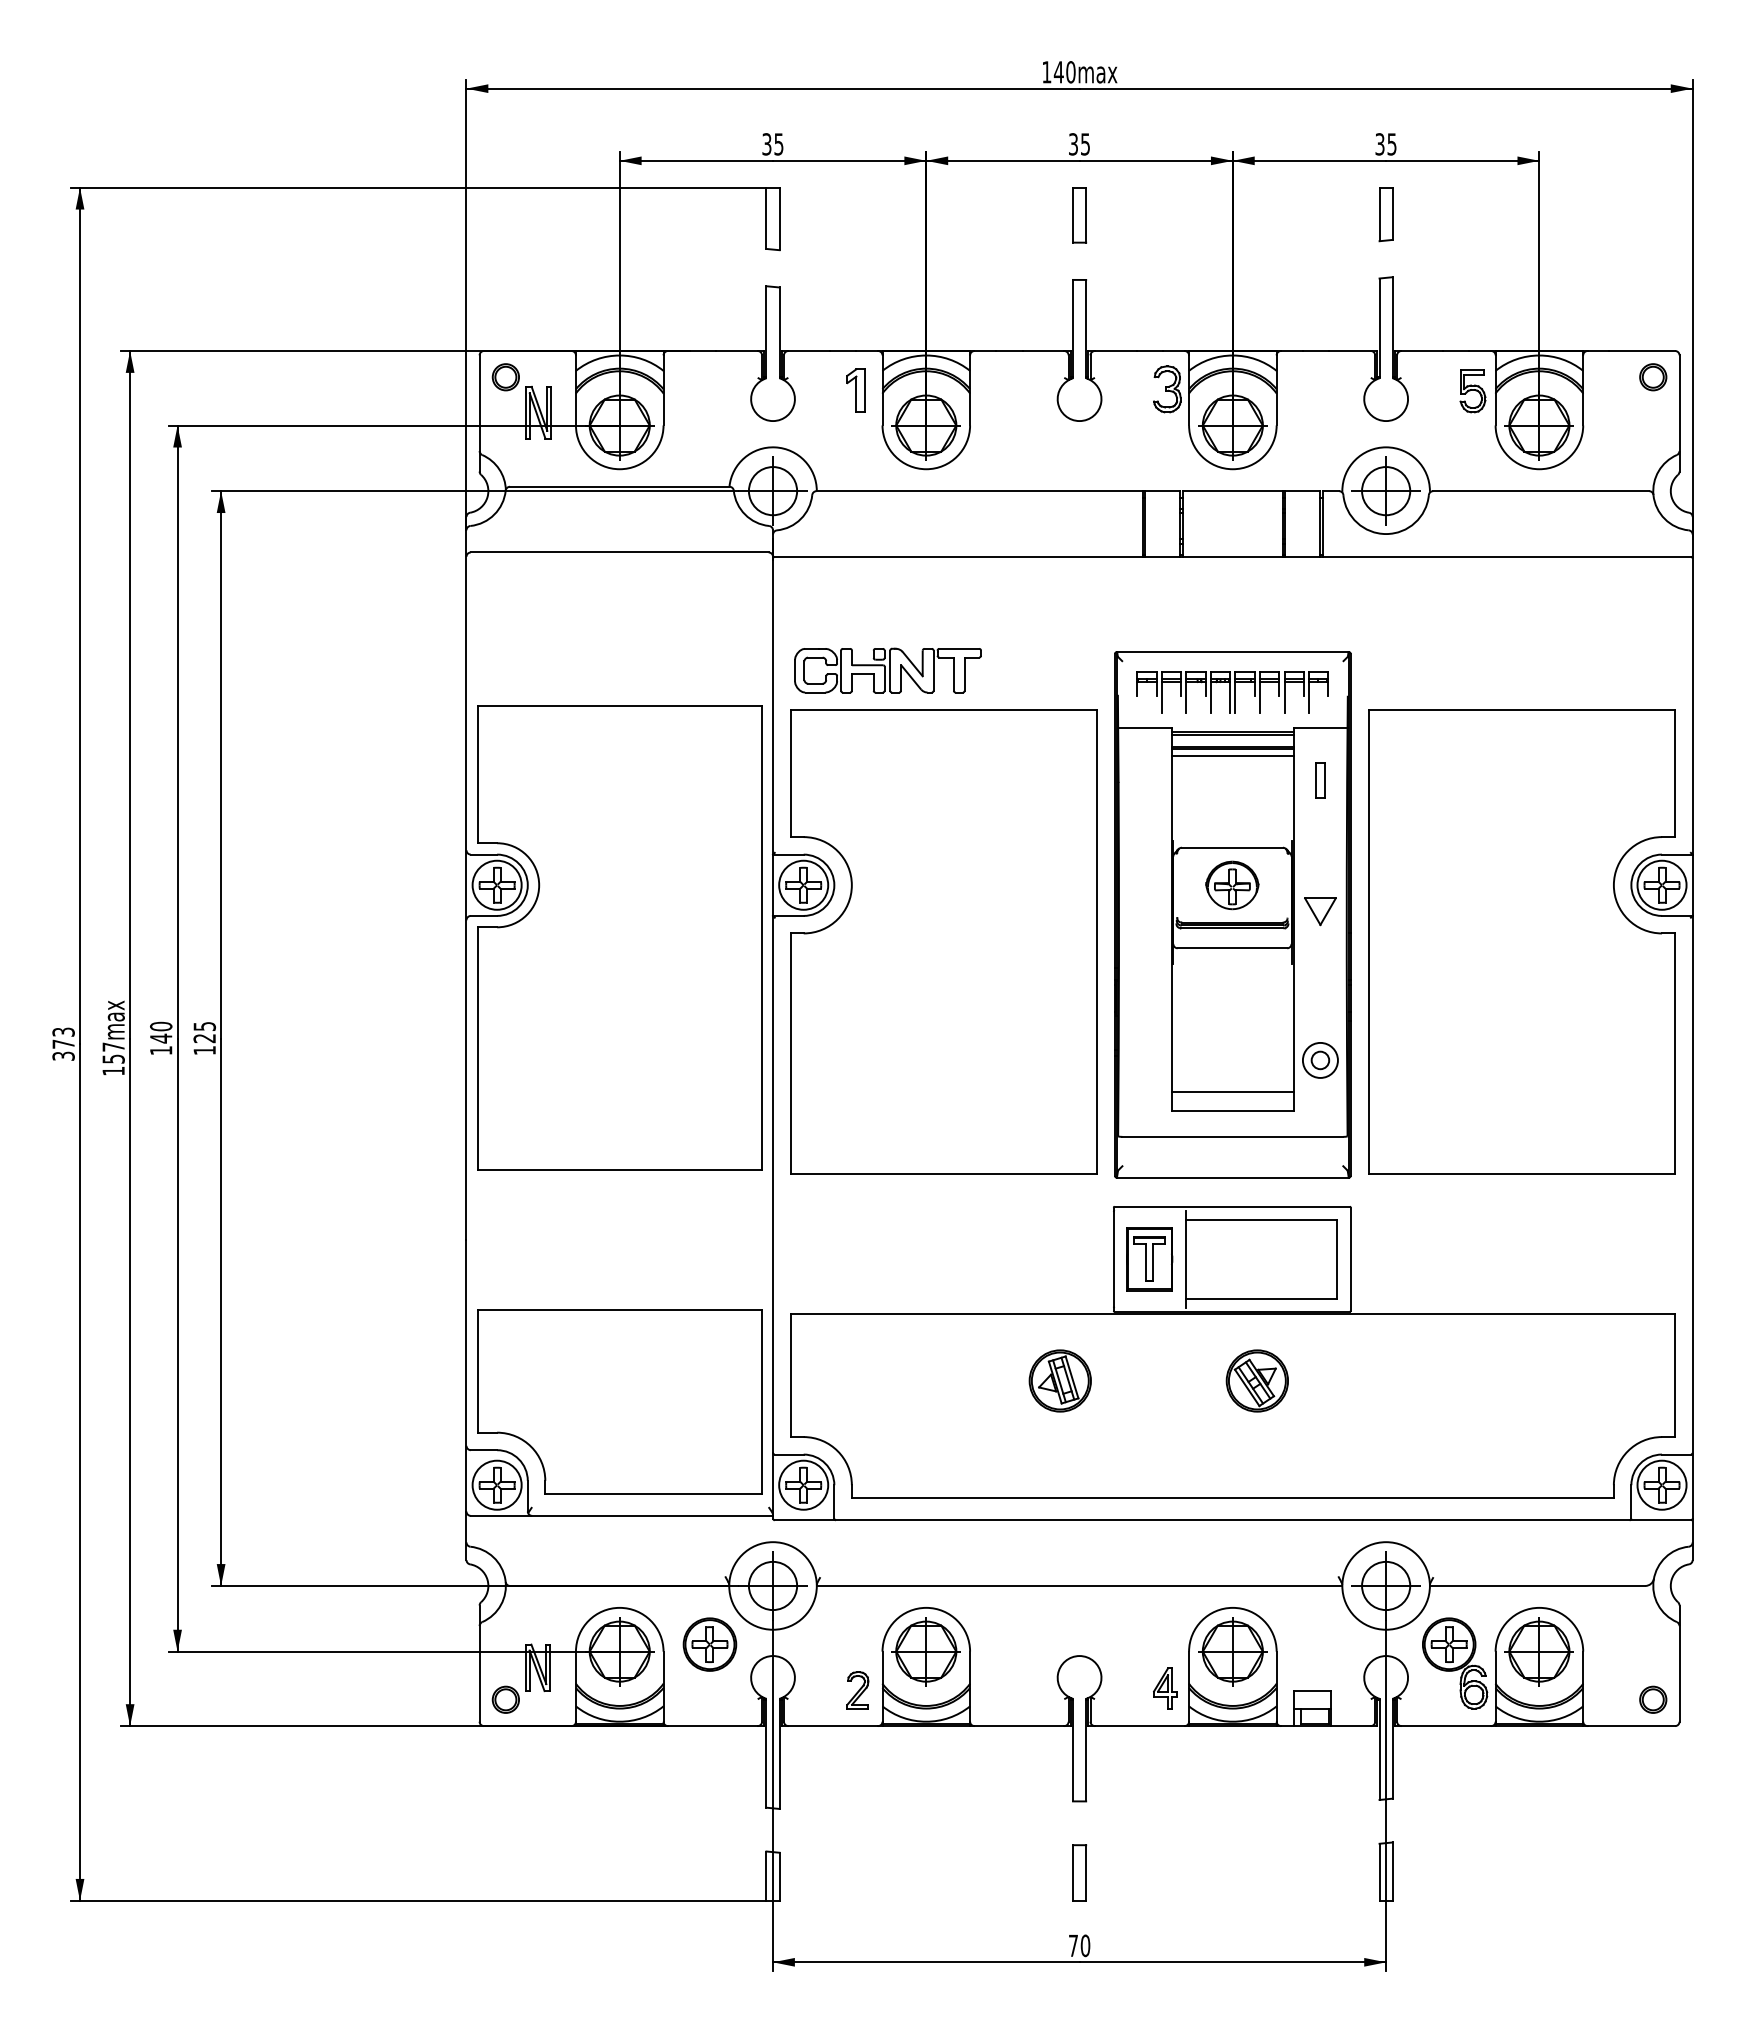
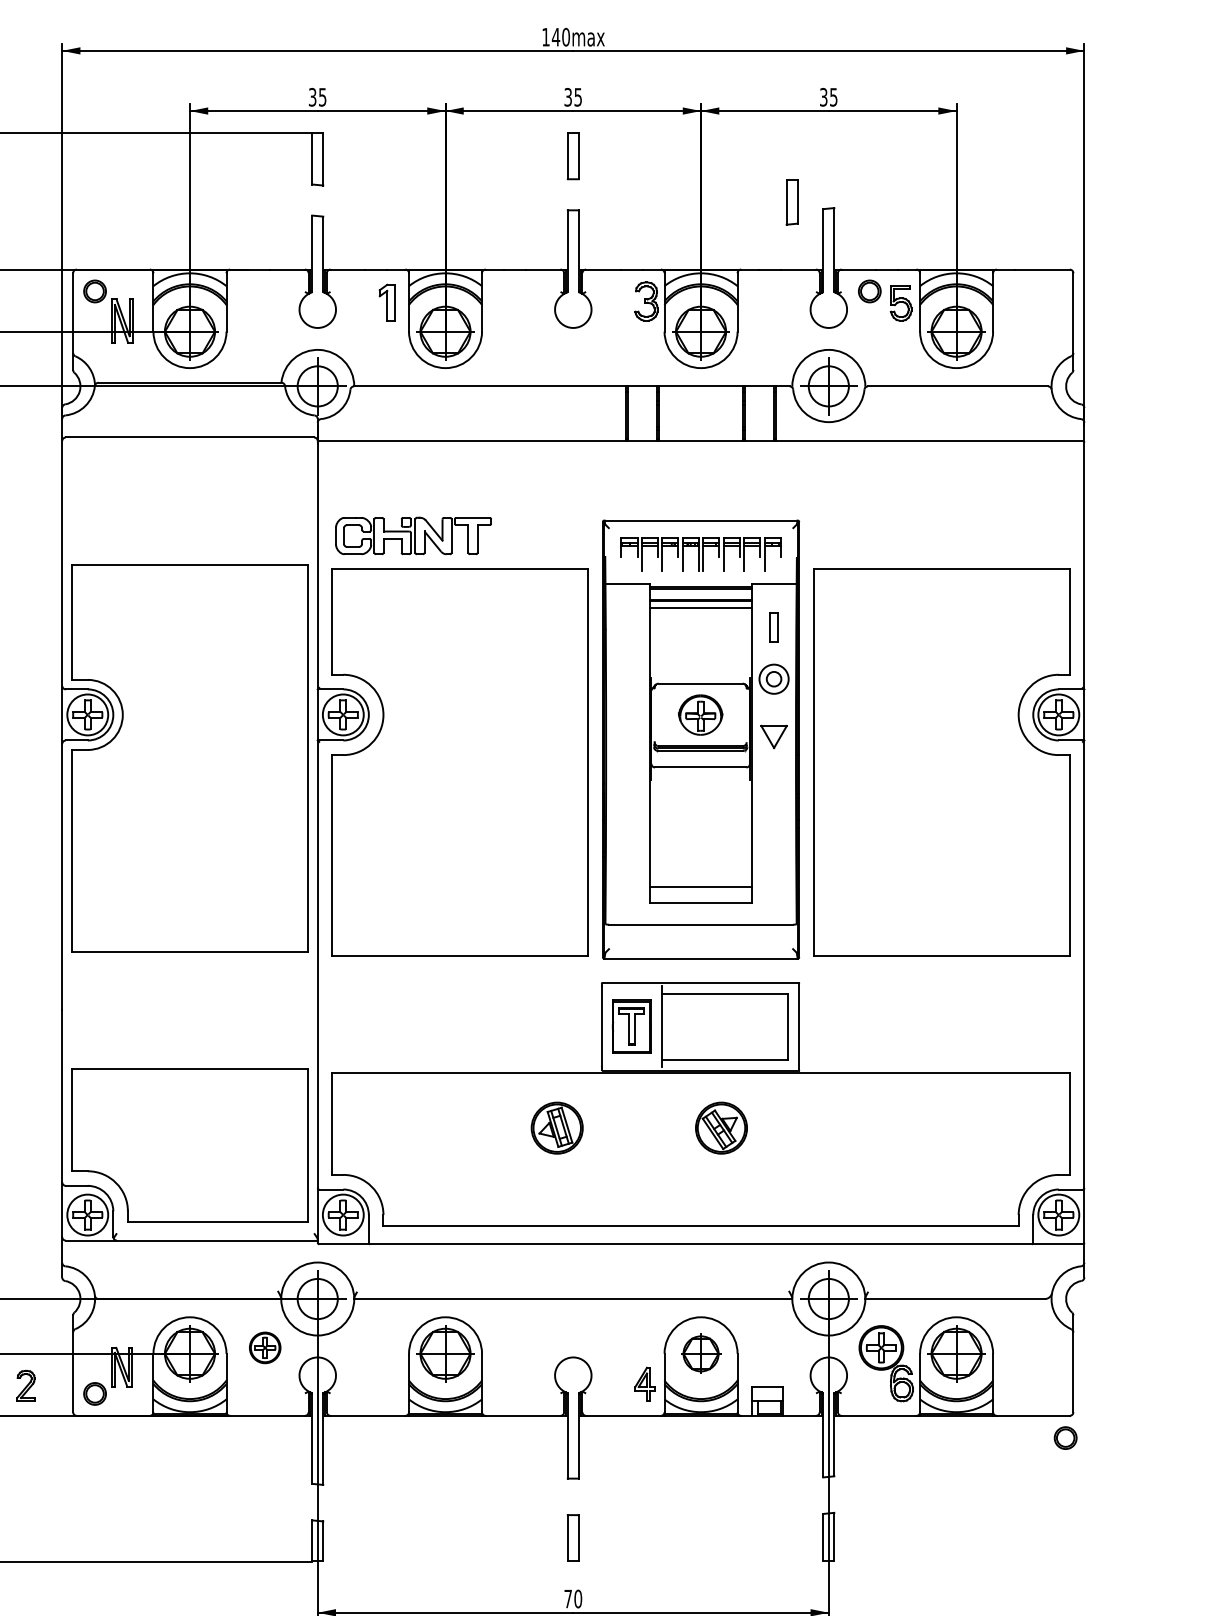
part: (1385, 214) -> (791, 202), moved
part: (1653, 377) -> (869, 291), moved
part: (1320, 1060) -> (774, 679), moved
part: (709, 1644) -> (264, 1347), size x0.7
part: (1232, 1651) -> (700, 1353), size x0.7
part: (857, 1690) -> (25, 1386), moved
part: (1653, 1699) -> (1065, 1437), moved

